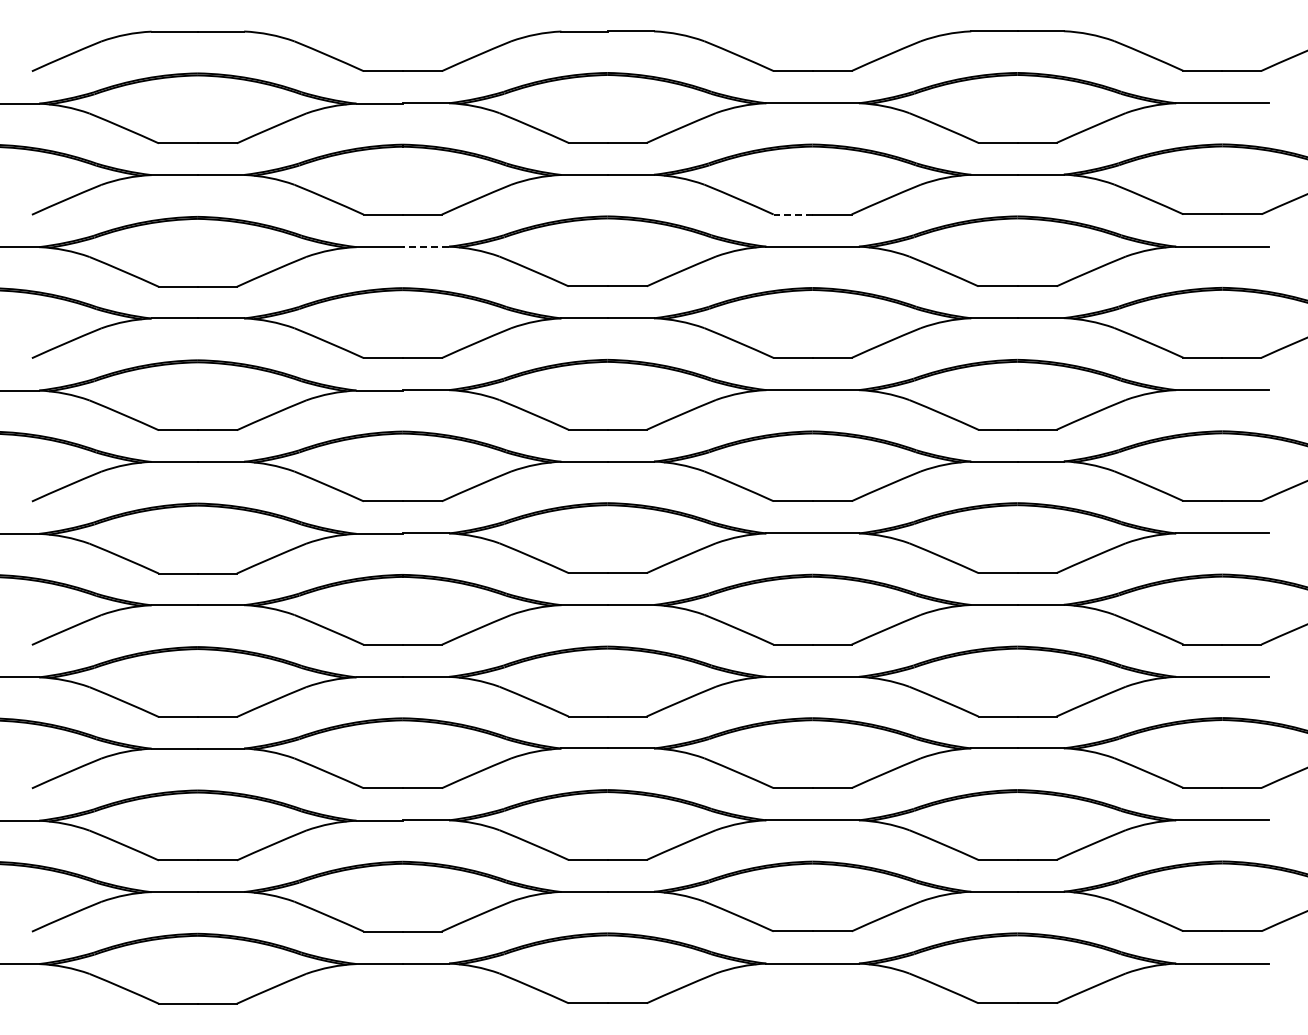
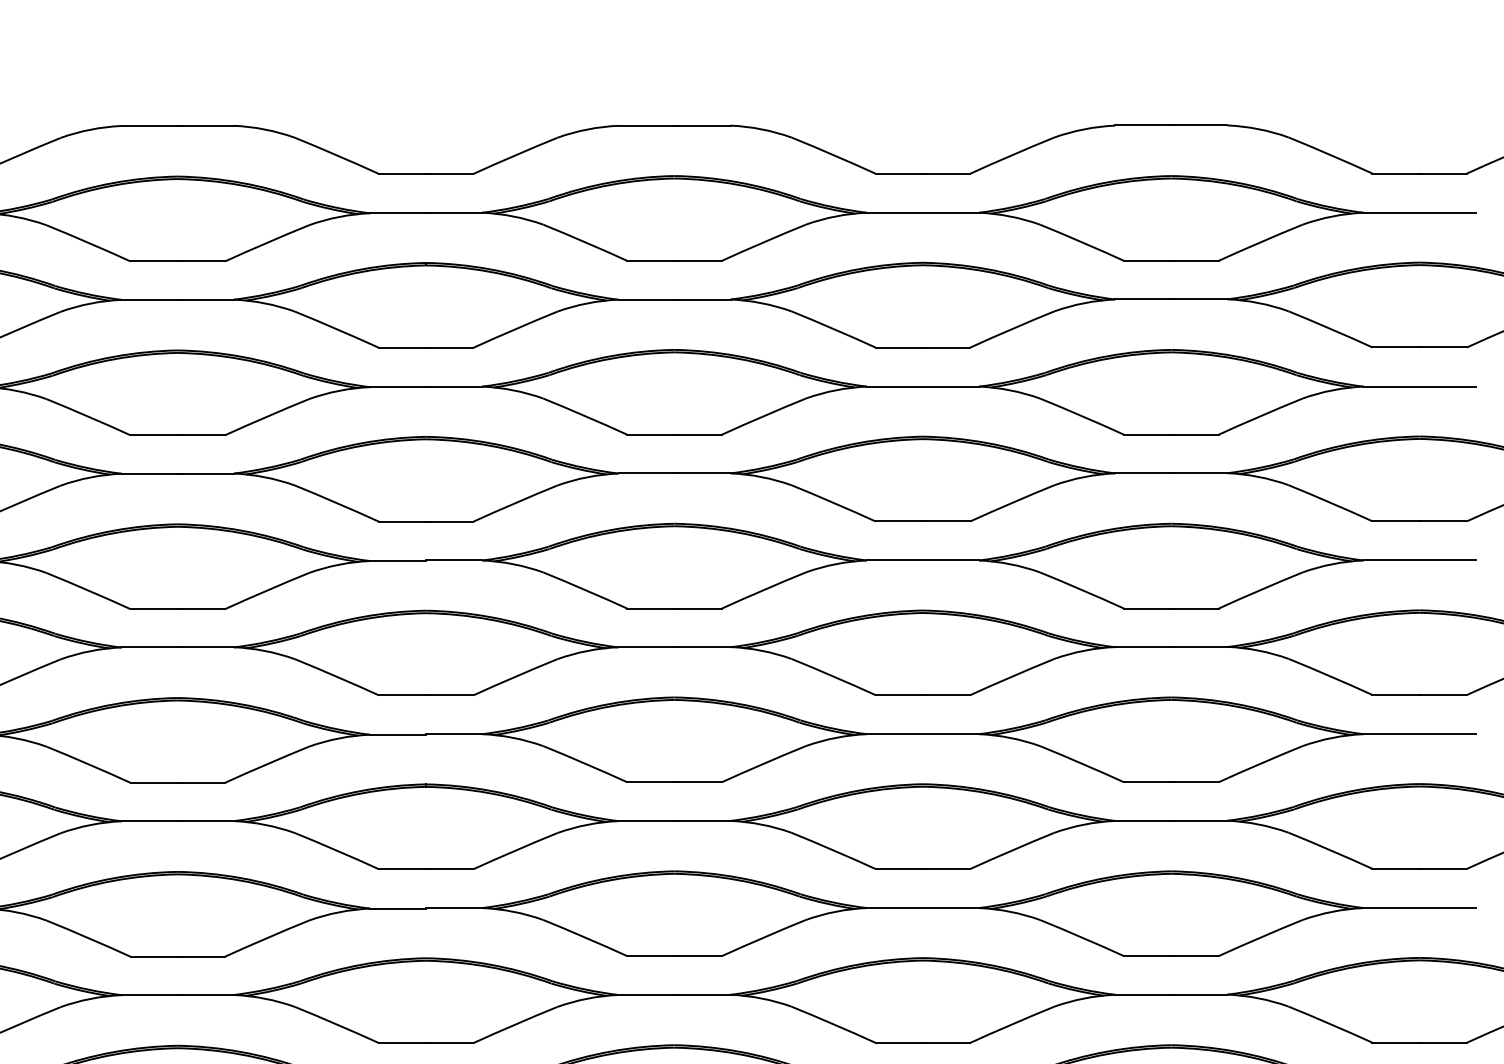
line: (792, 214) -> (898, 347), dashed -> solid
line: (425, 246) -> (453, 386), dashed -> solid

